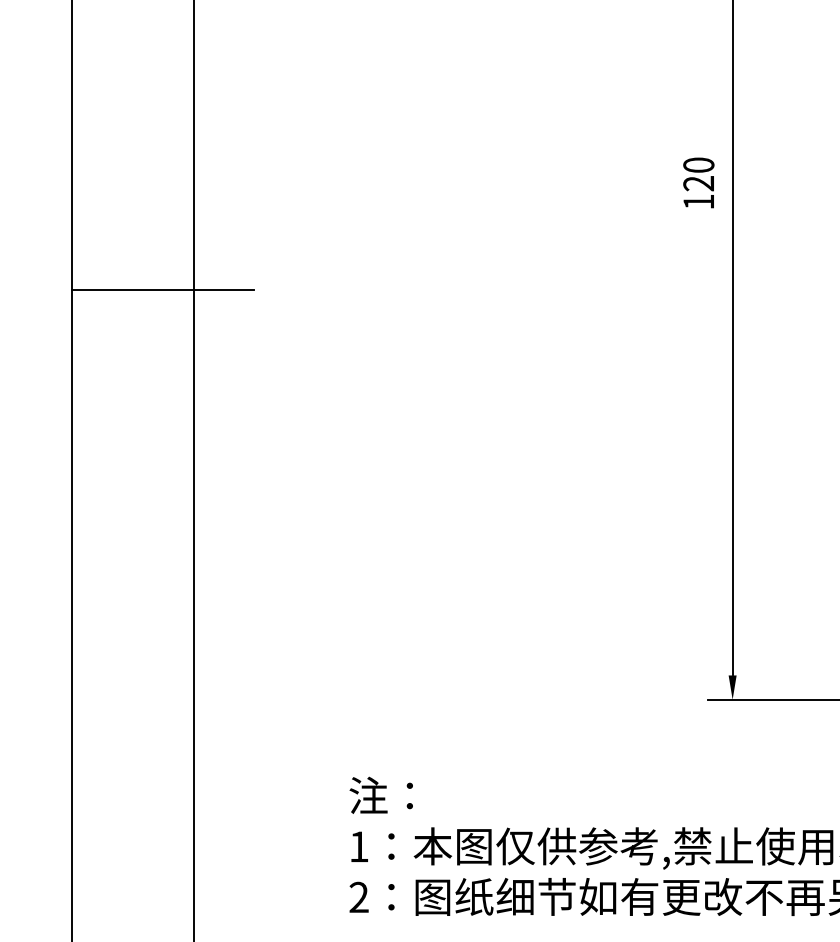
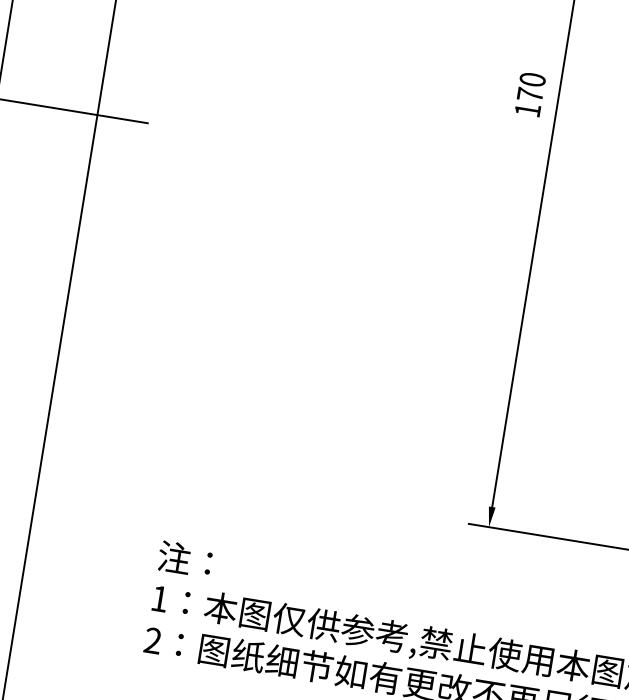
text: (698, 183) -> (529, 94), 120 -> 170

